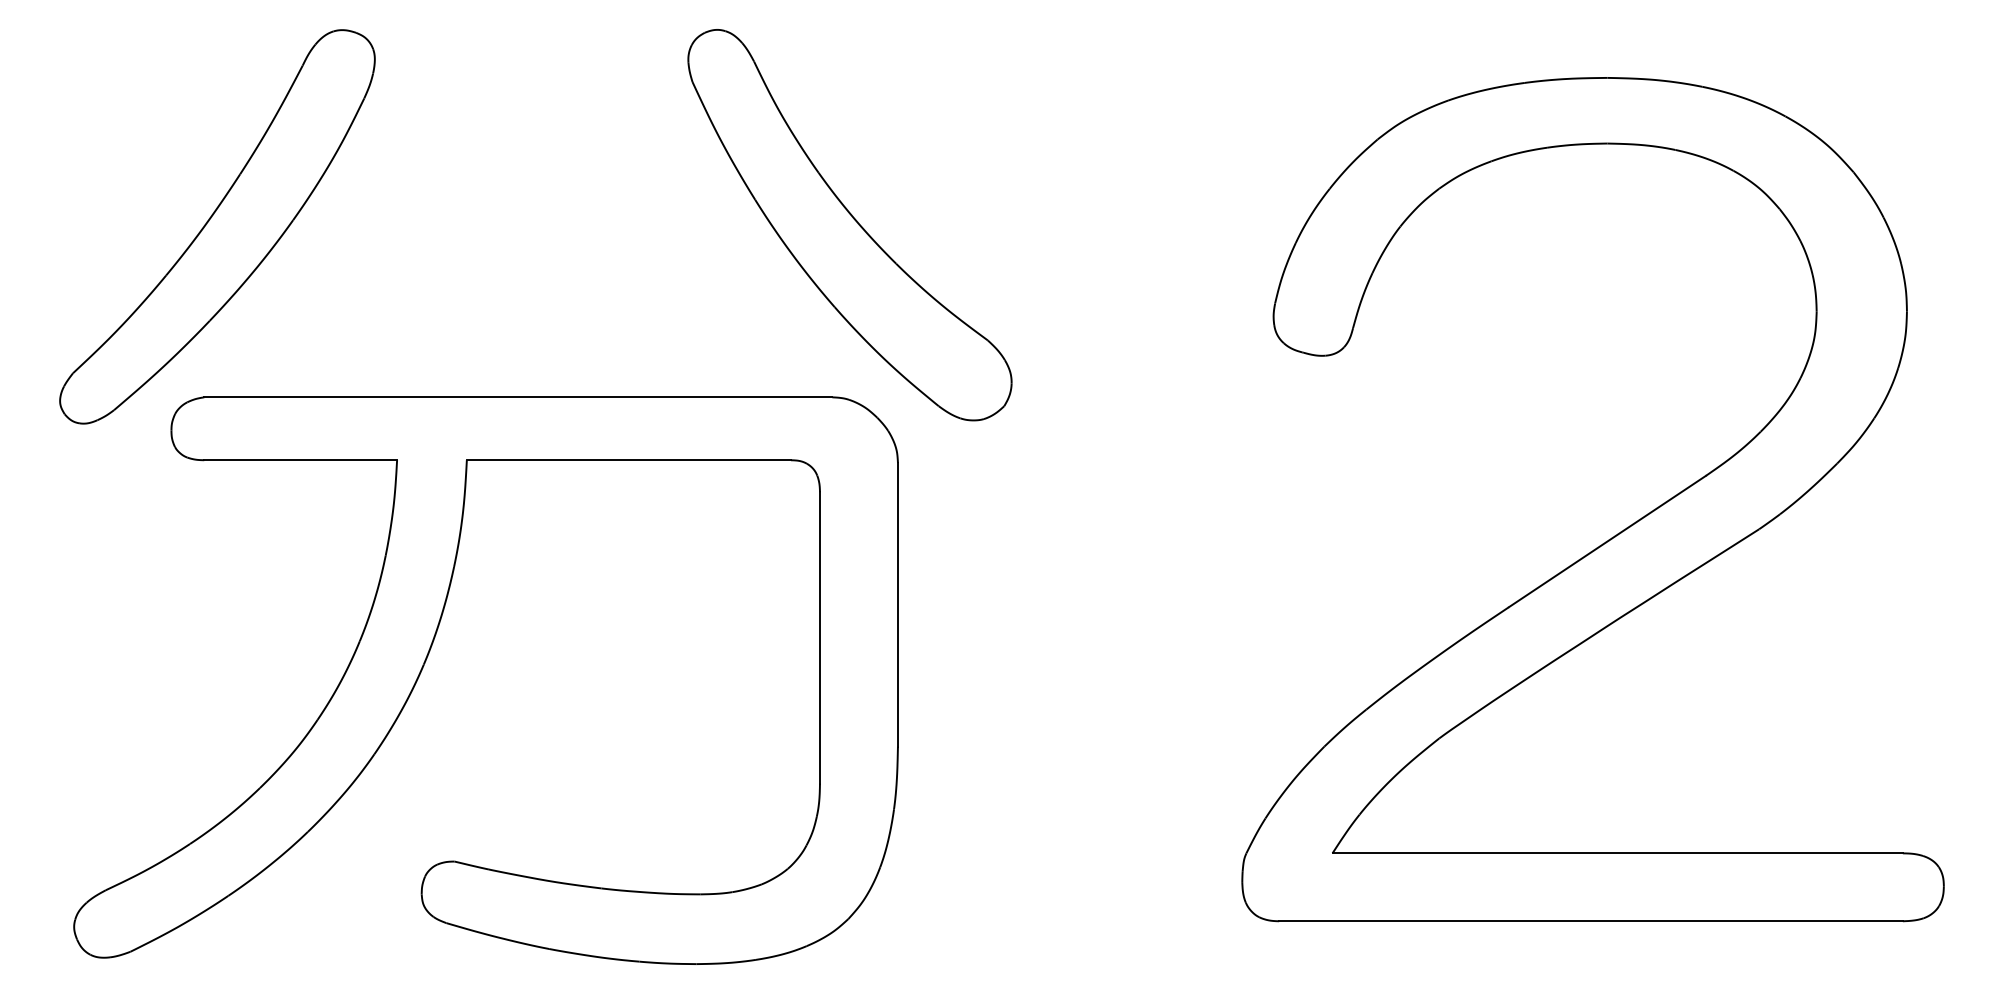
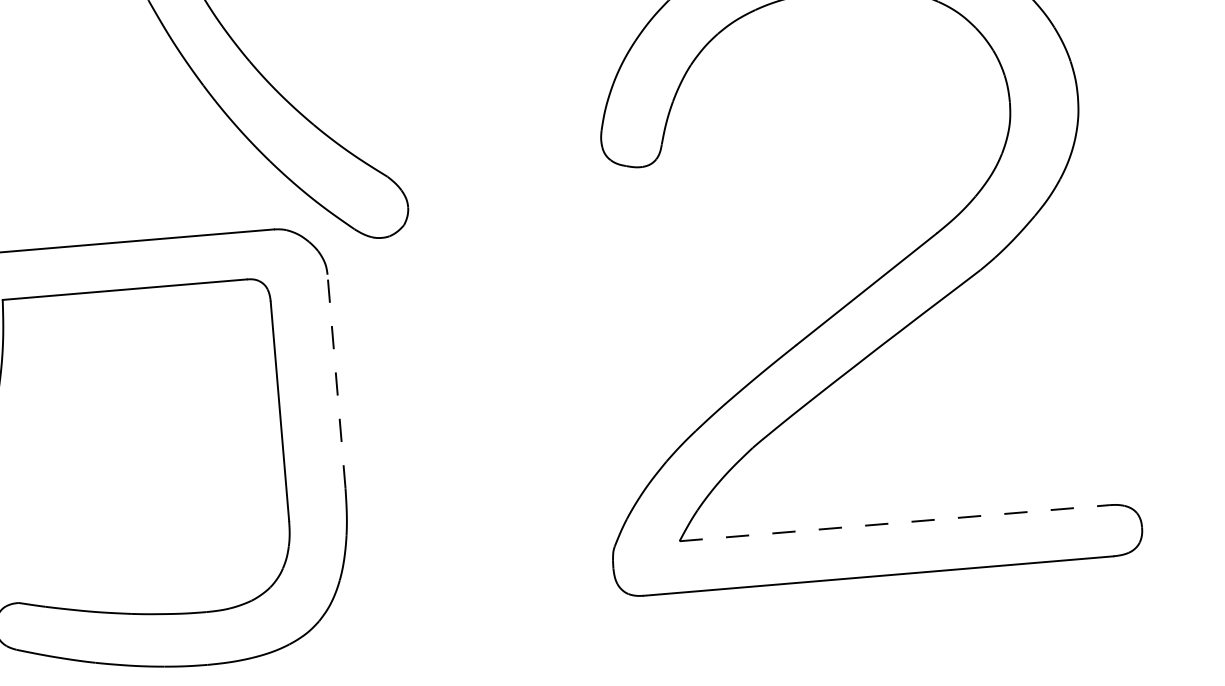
line: (897, 604) -> (336, 381), solid -> dashed
line: (1618, 853) -> (894, 523), solid -> dashed

